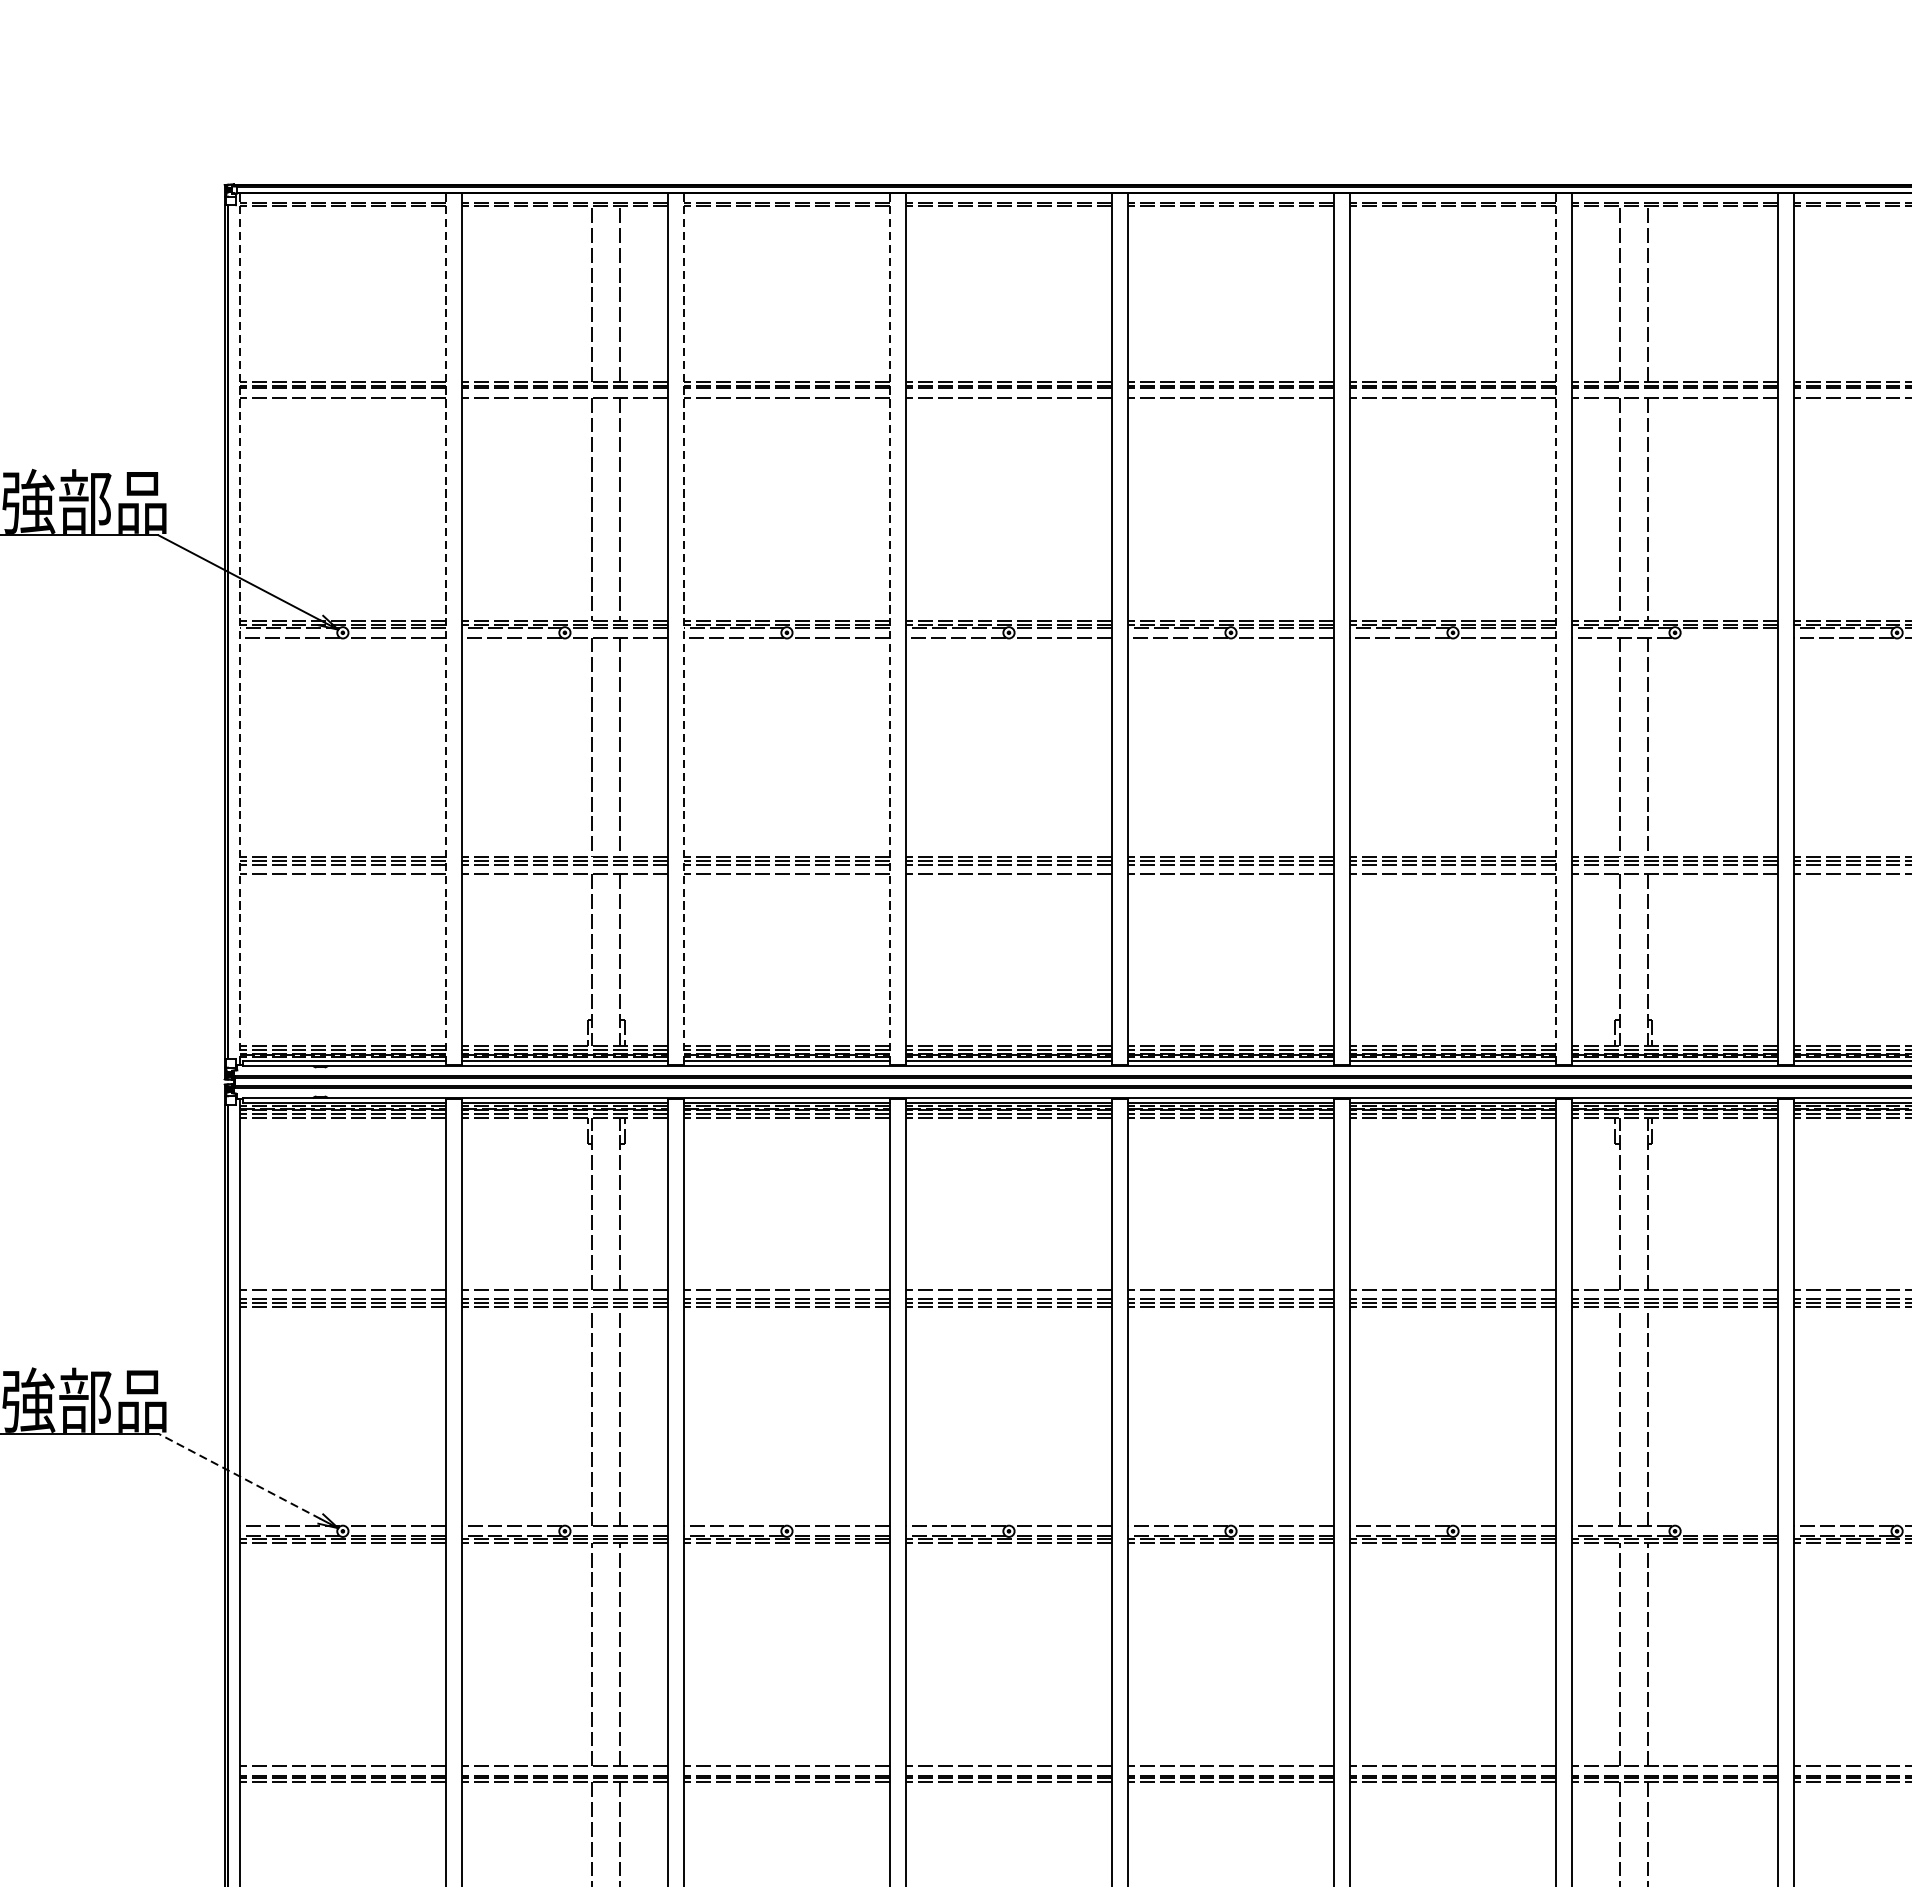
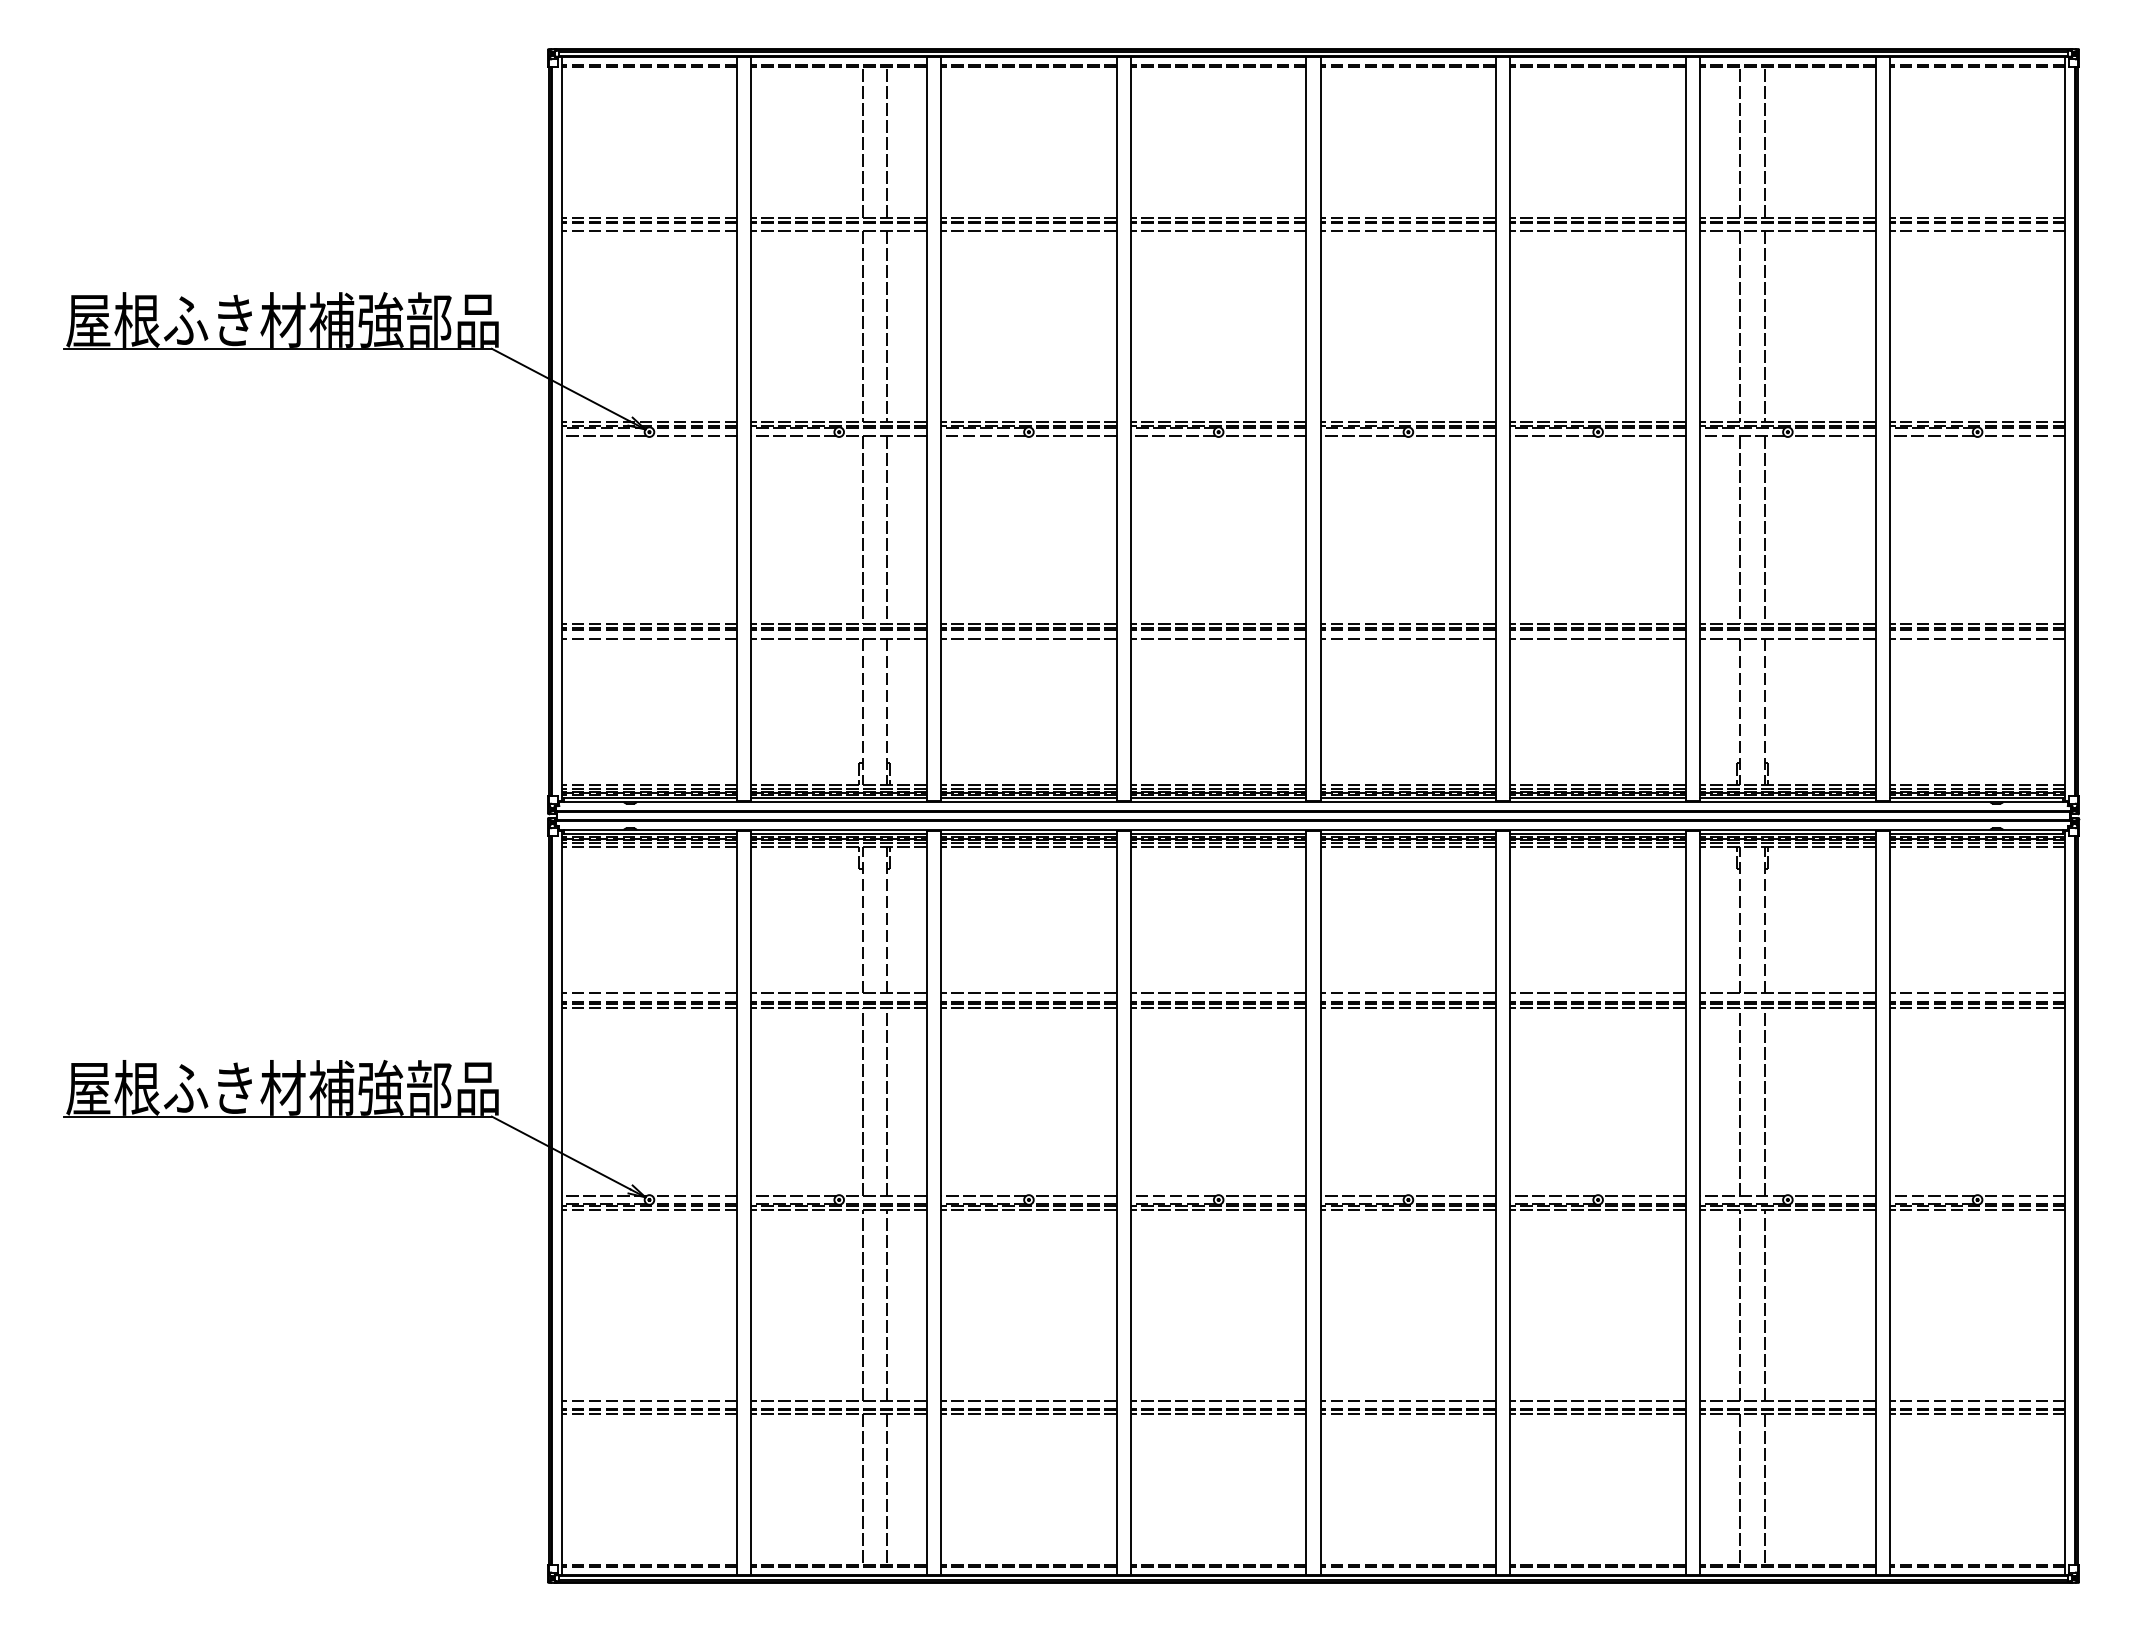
line: (239, 629) -> (561, 429), dashed -> solid
line: (445, 629) -> (737, 429), dashed -> solid
line: (684, 629) -> (941, 429), dashed -> solid
line: (889, 629) -> (1116, 429), dashed -> solid
line: (1555, 629) -> (1685, 429), dashed -> solid
line: (1727, 637) -> (1832, 436), added
line: (238, 1475) -> (560, 1152), dashed -> solid
line: (1727, 1526) -> (1832, 1195), added

